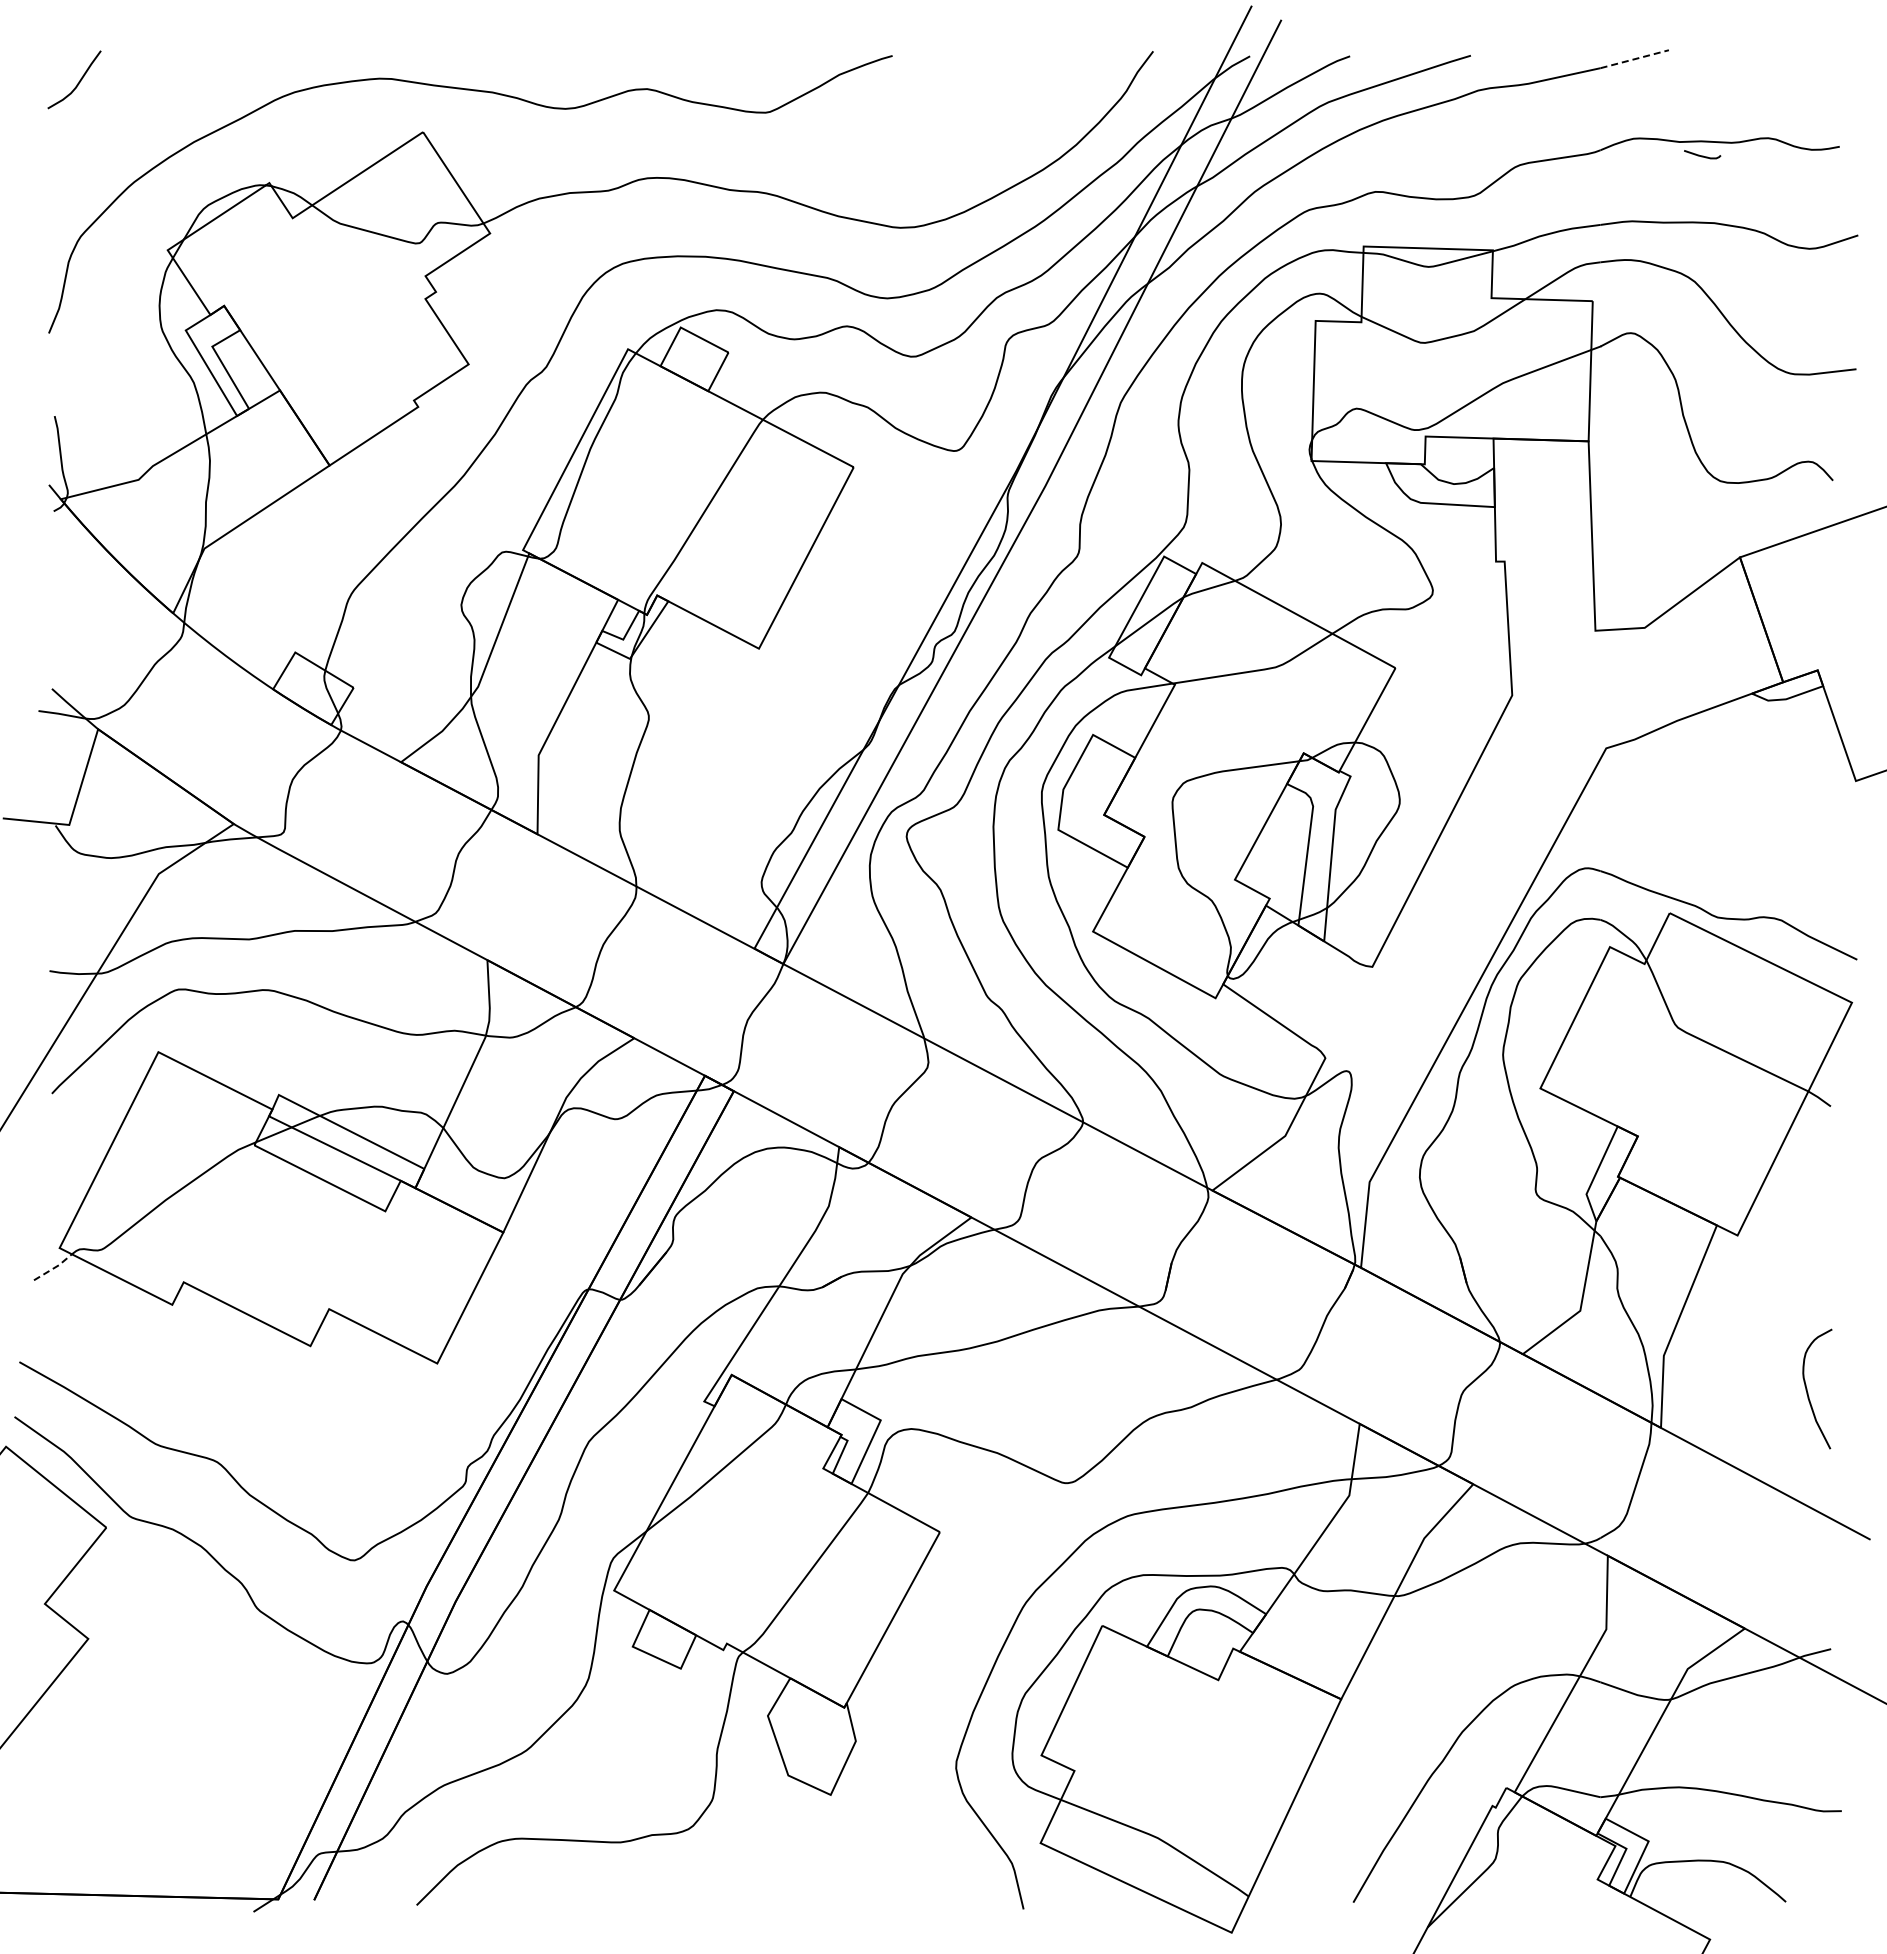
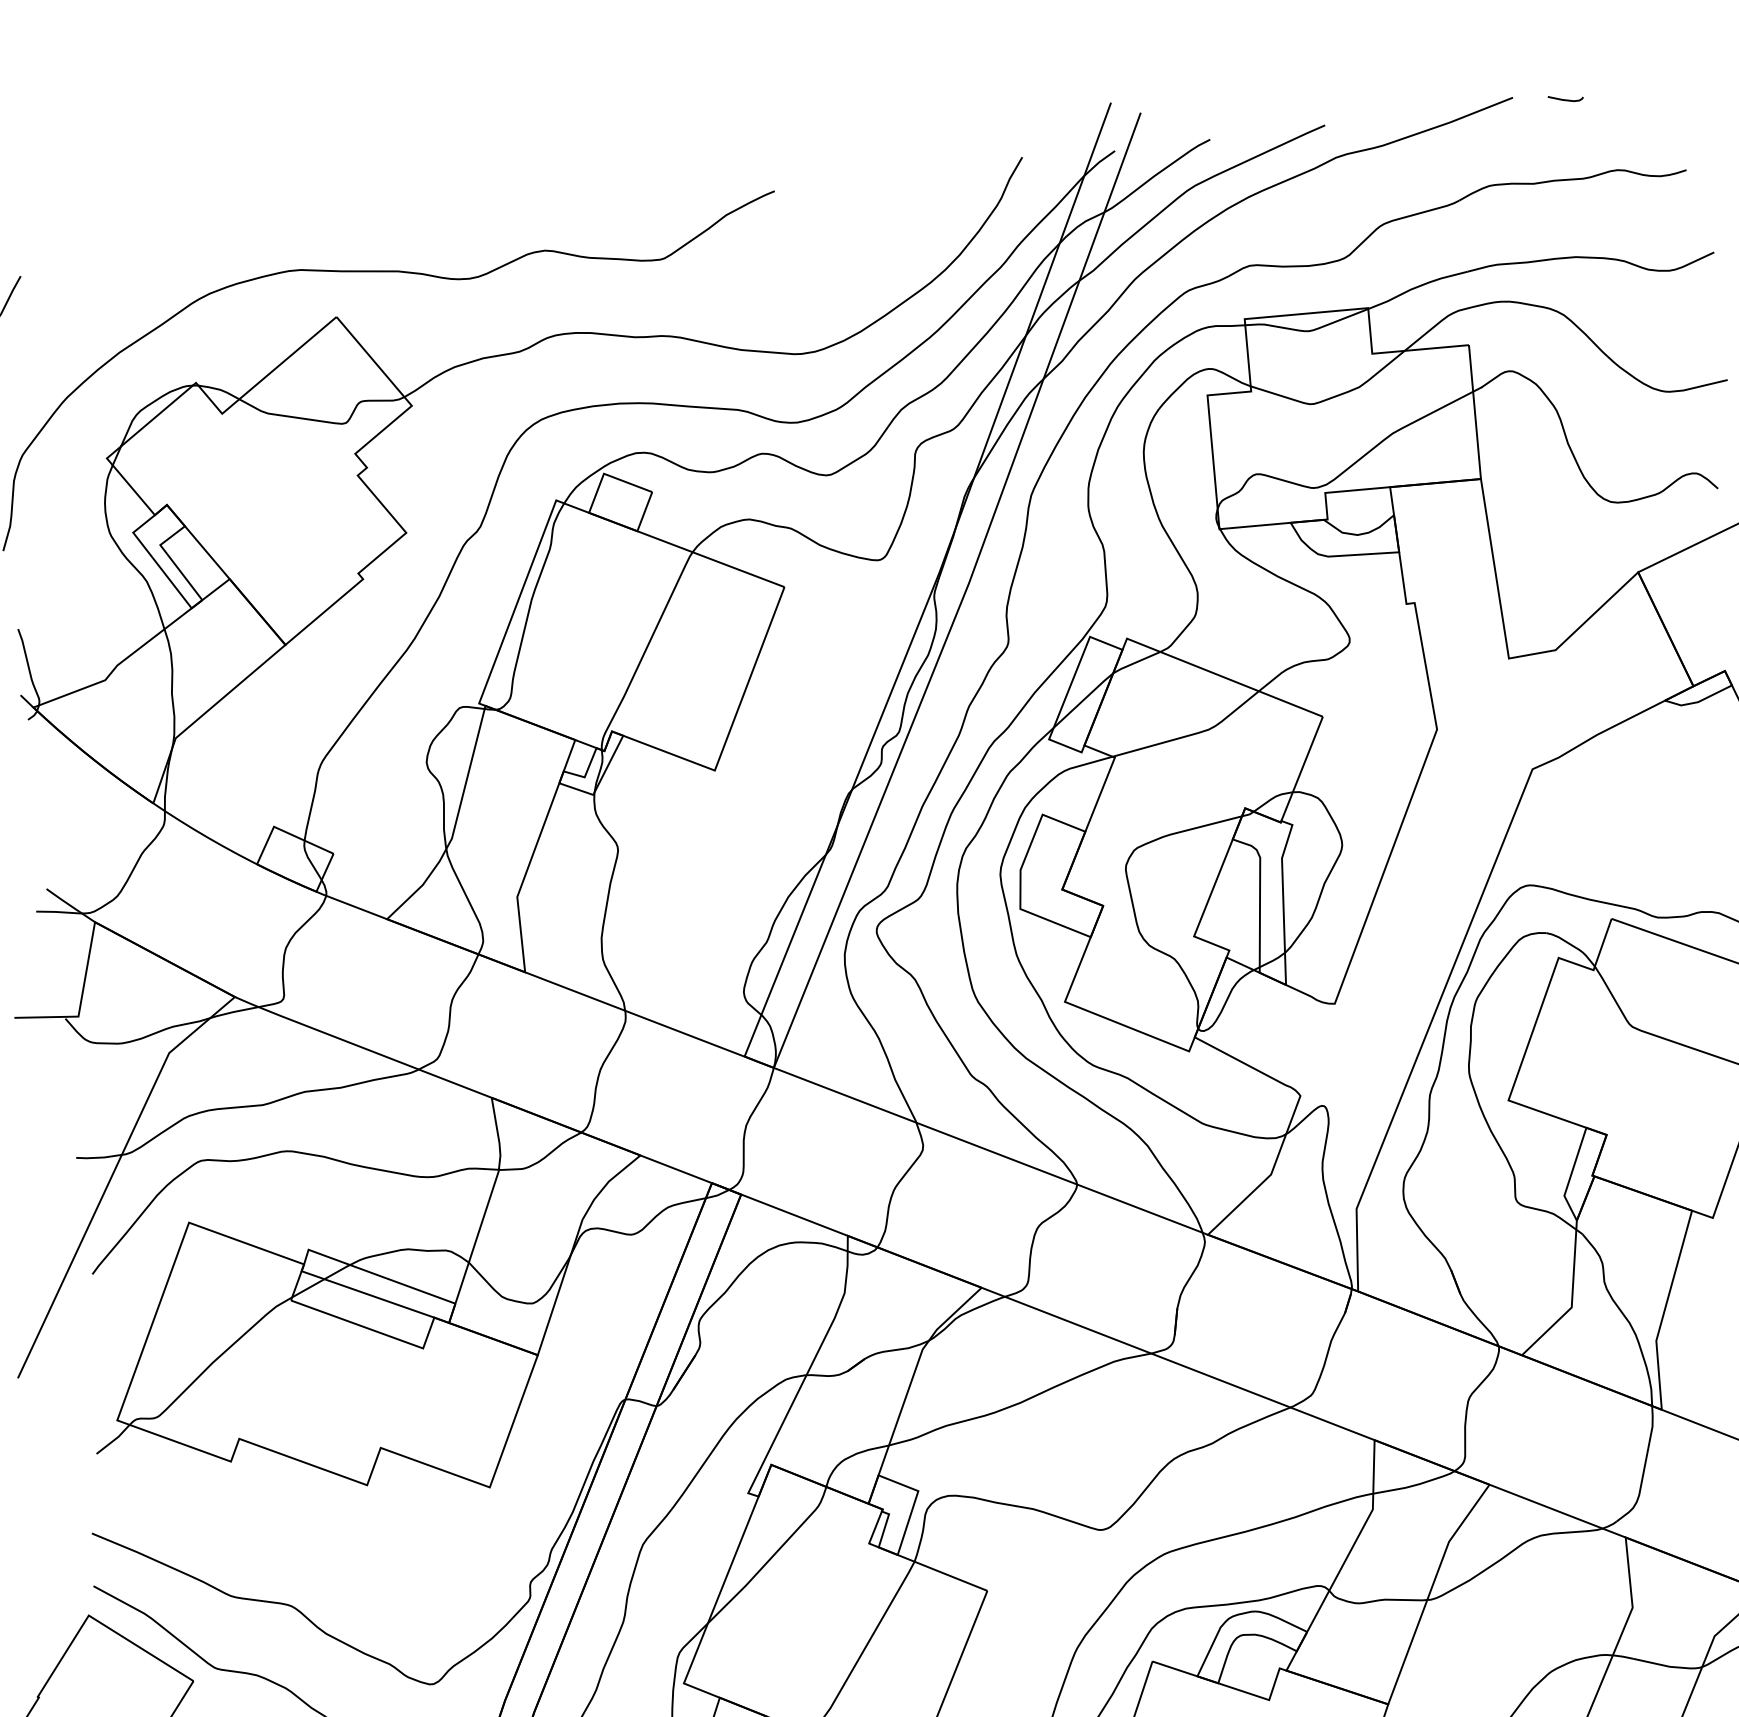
line: (1635, 59) -> (1482, 110), dashed -> solid
curve: (1702, 155) -> (1565, 99), moved
line: (54, 1268) -> (114, 1440), dashed -> solid

